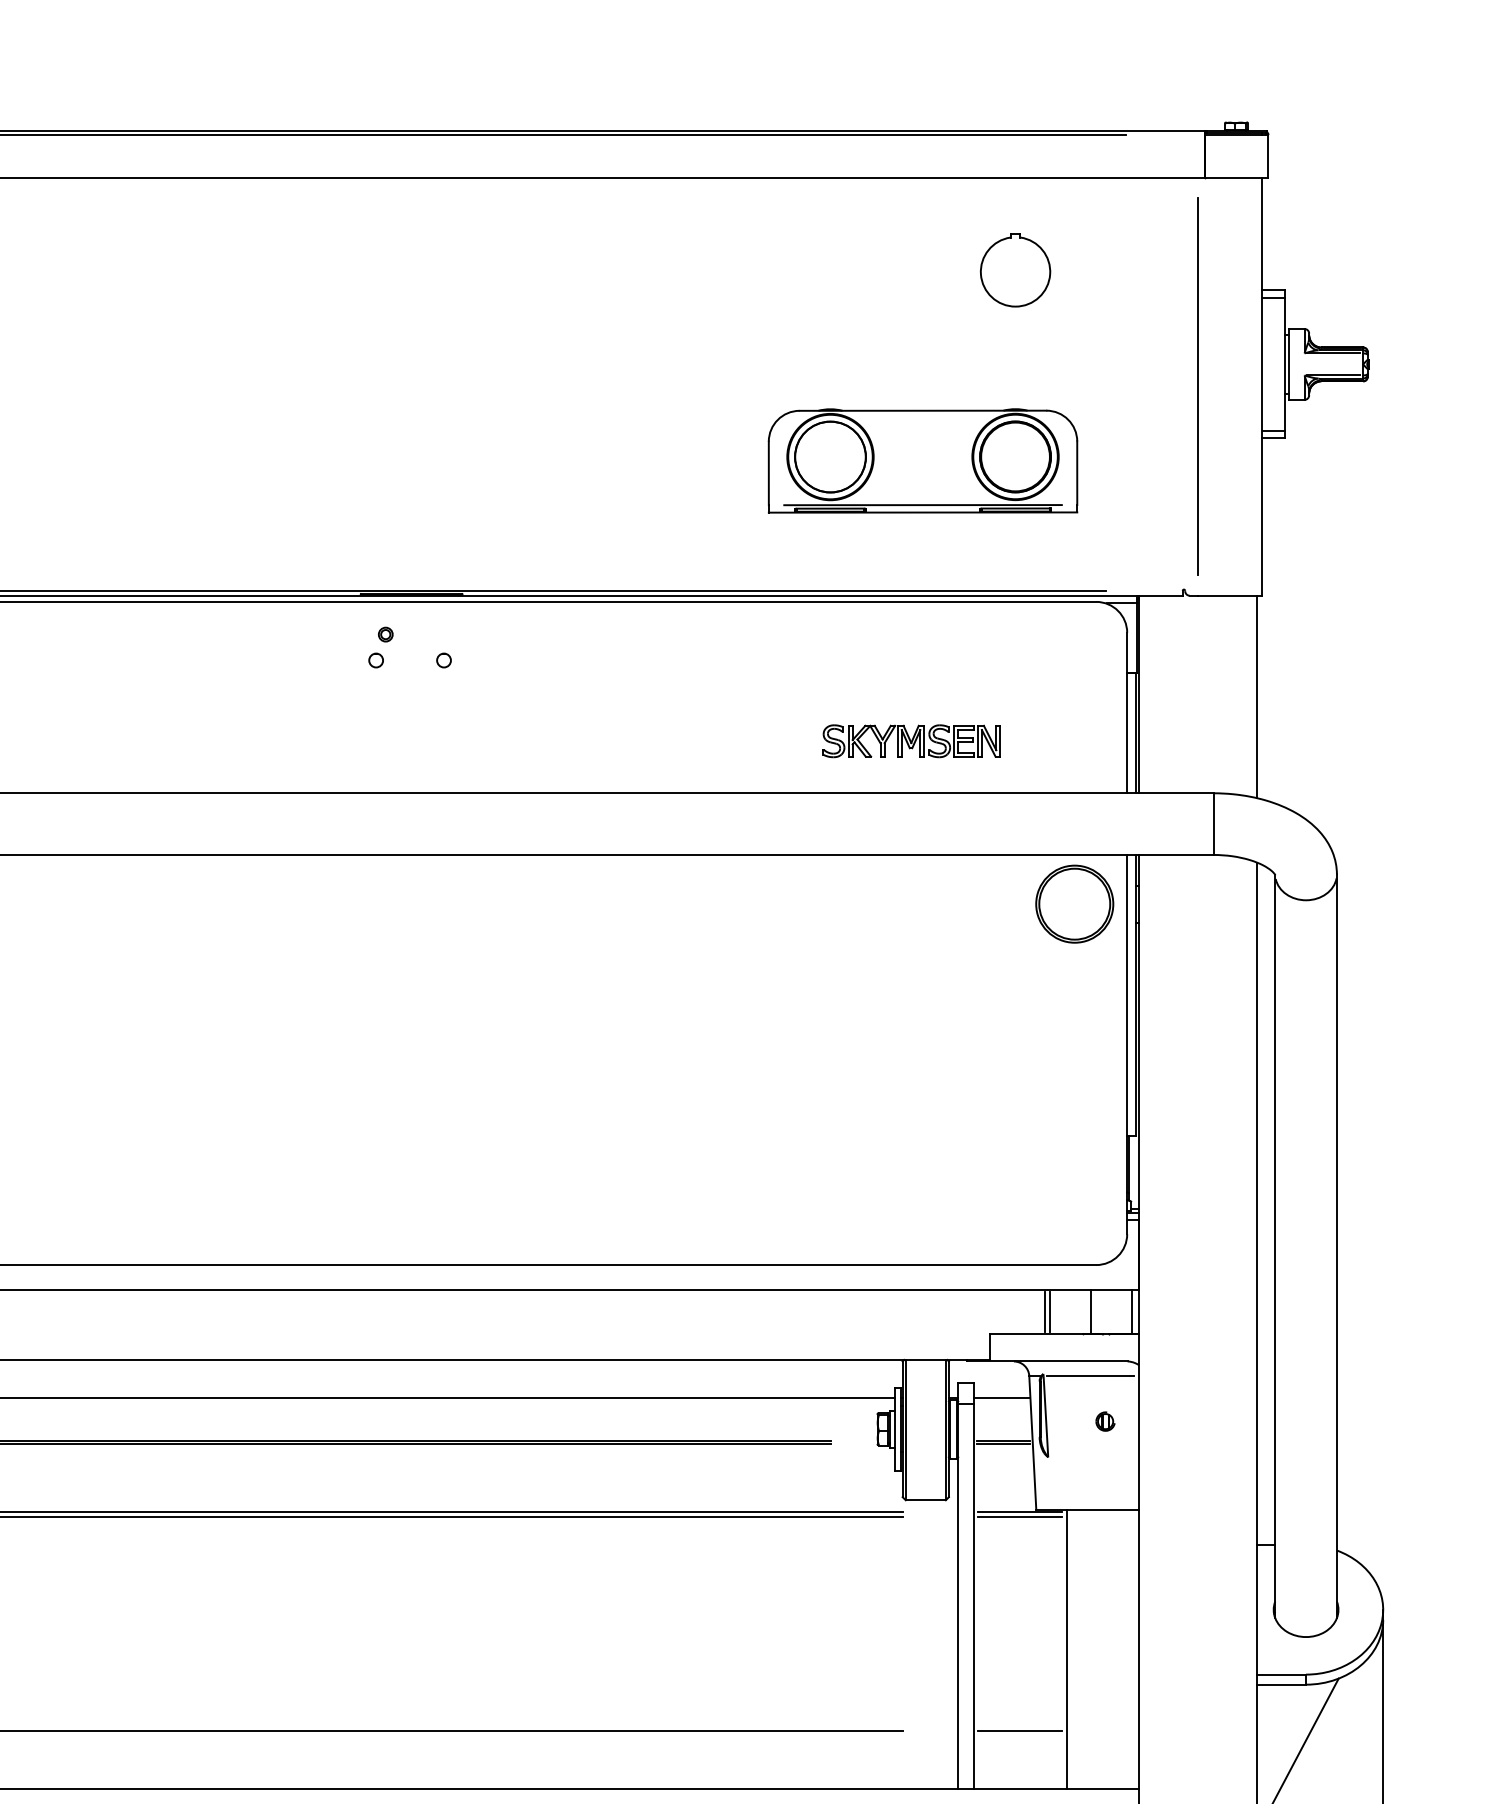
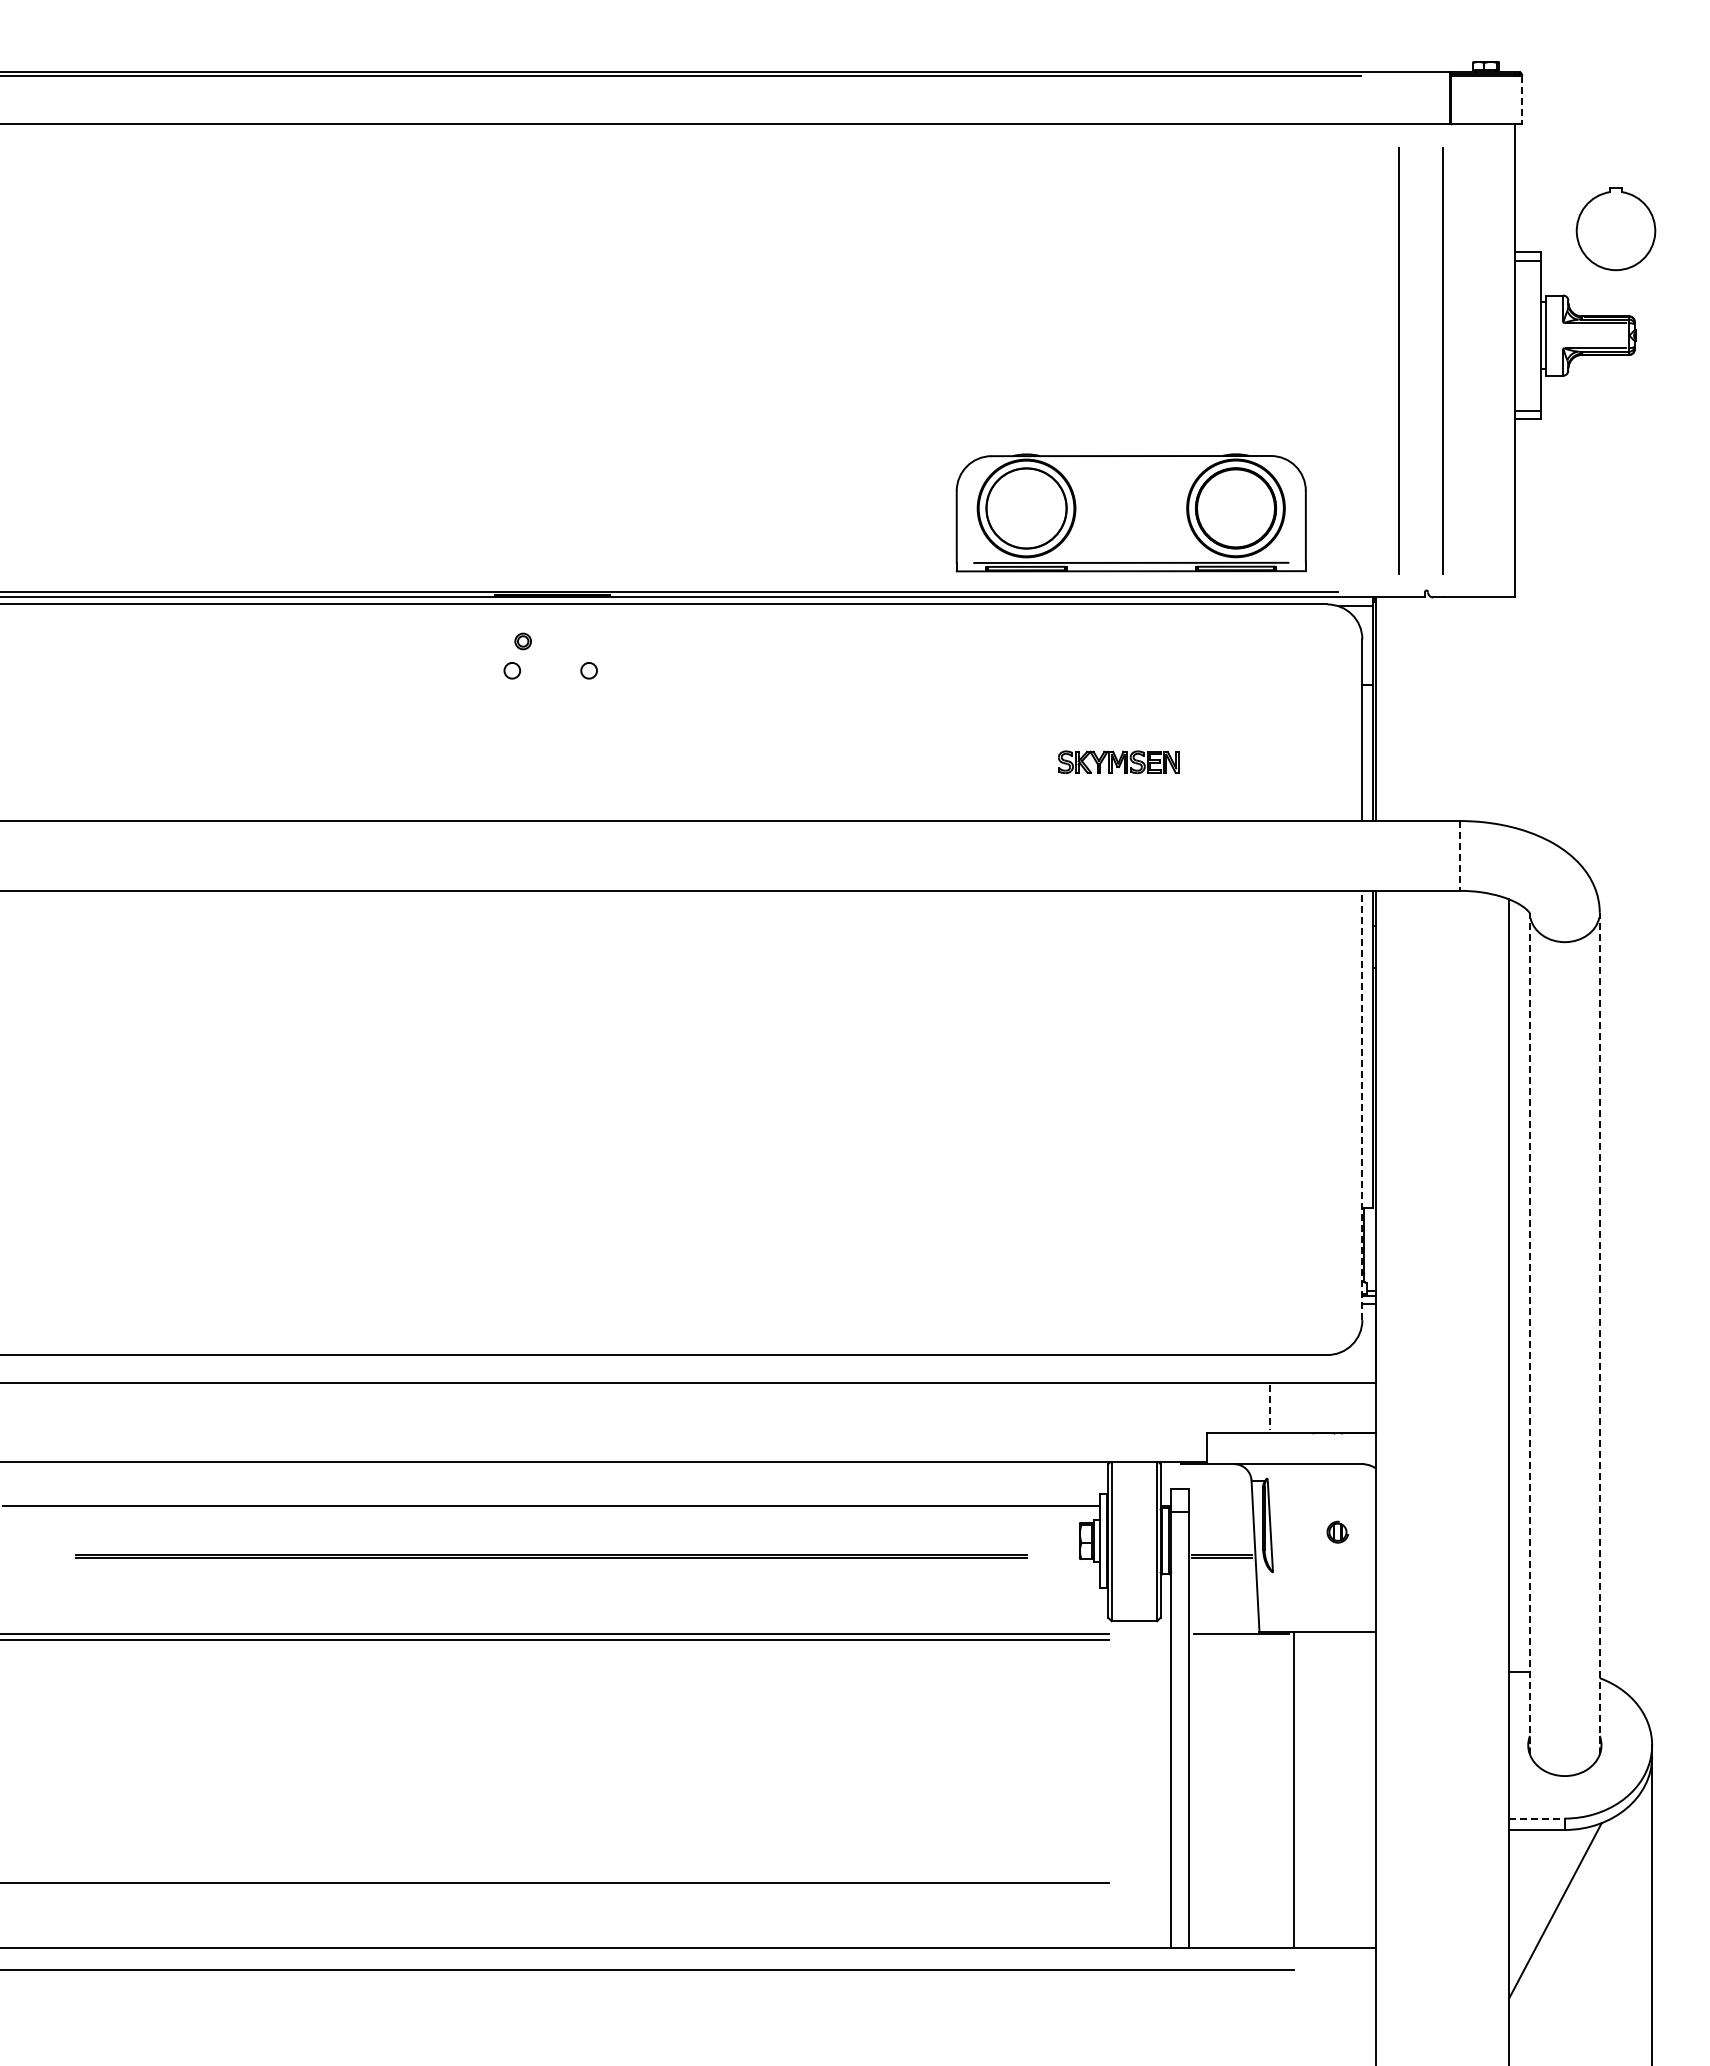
line: (1268, 156) -> (1522, 100), solid -> dashed
part: (1015, 270) -> (1615, 229), moved
line: (1159, 386) -> (1398, 360), added
part: (922, 460) -> (1130, 512), moved
line: (1257, 696) -> (1509, 711), removed
part: (911, 741) -> (1118, 762), size x0.6
line: (1213, 824) -> (1460, 856), solid -> dashed
part: (1074, 904) -> (1302, 946), removed
line: (1127, 1044) -> (1362, 1105), solid -> dashed
line: (1274, 1246) -> (1529, 1334), solid -> dashed
line: (1336, 1246) -> (1599, 1333), solid -> dashed
line: (1050, 1311) -> (1275, 1407), removed
line: (1091, 1311) -> (1321, 1407), removed
line: (1132, 1311) -> (1368, 1407), removed
line: (1045, 1312) -> (1269, 1408), solid -> dashed
line: (1090, 1375) -> (1320, 1480), removed
line: (1001, 1397) -> (1220, 1505), removed
line: (1020, 1517) -> (1241, 1640), removed
line: (1281, 1674) -> (1537, 1818), solid -> dashed
line: (1020, 1731) -> (1241, 1882), removed

